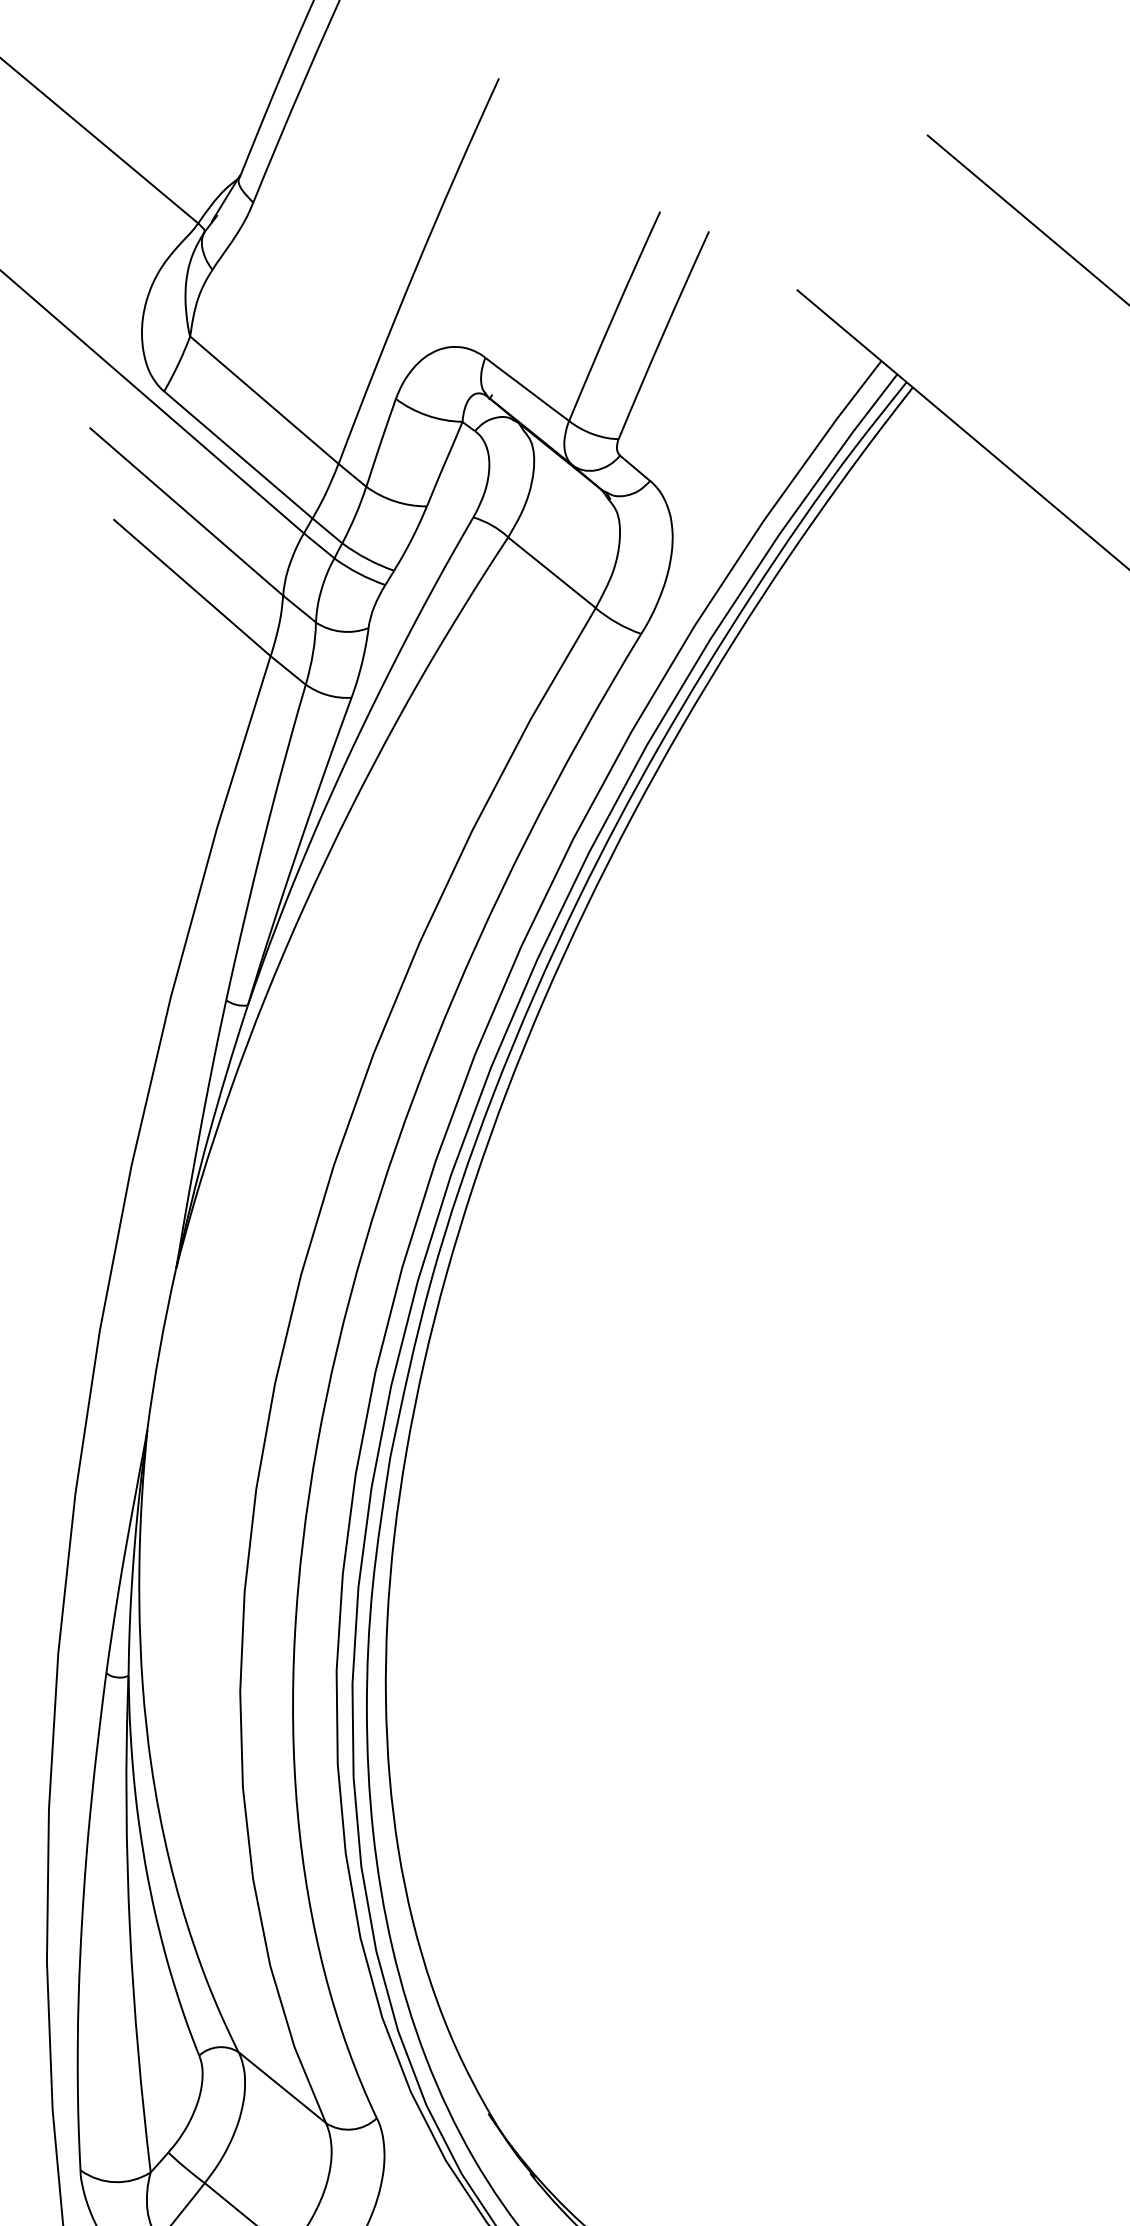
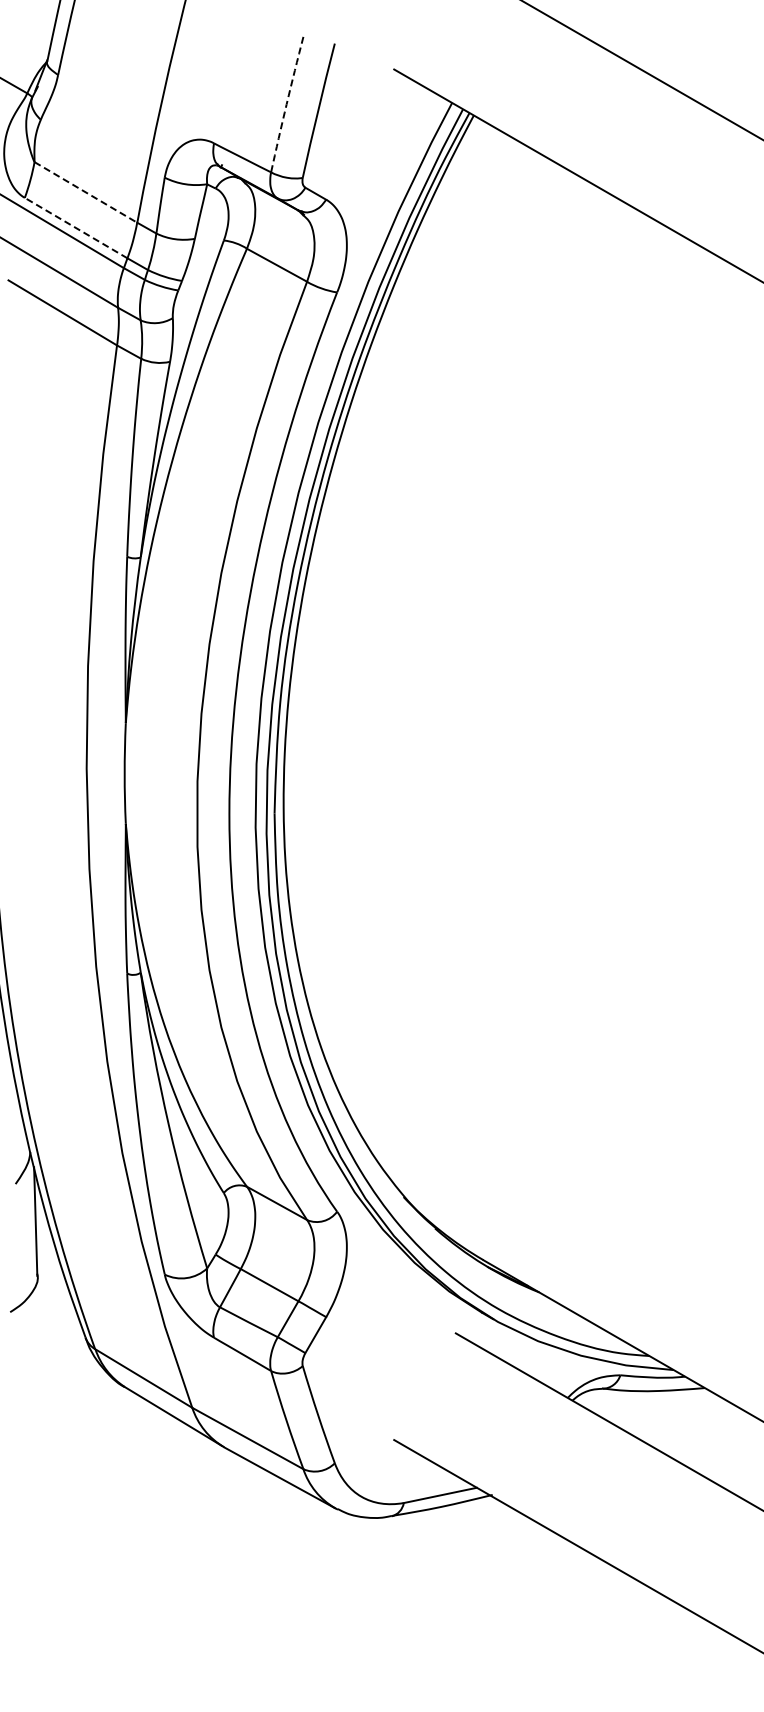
arc: (613, 315) -> (286, 104), solid -> dashed
line: (263, 400) -> (85, 192), solid -> dashed
line: (238, 455) -> (76, 228), solid -> dashed

